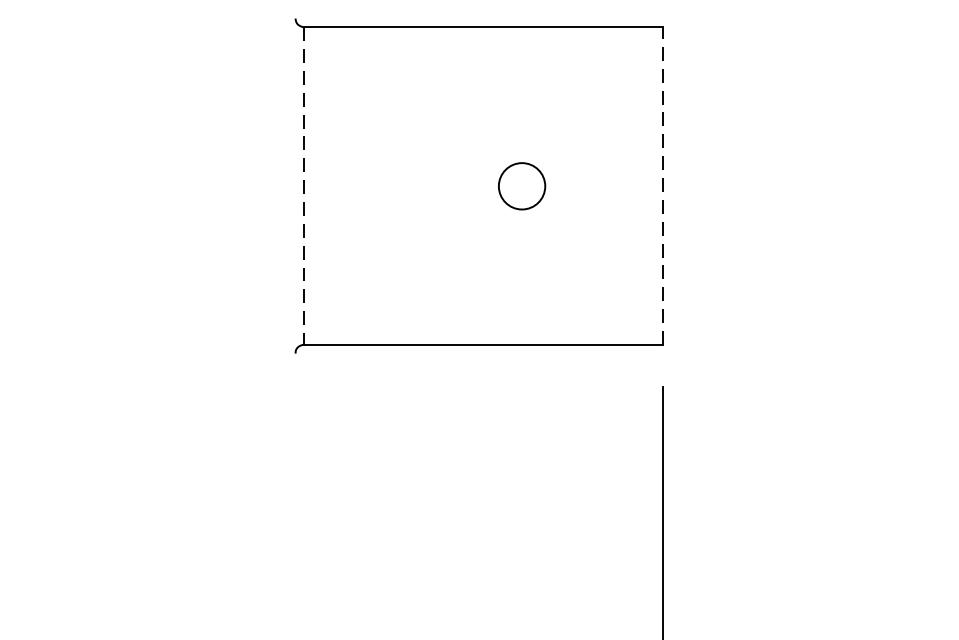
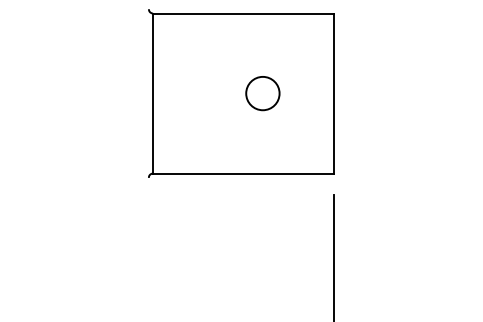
line: (304, 185) -> (153, 93), dashed -> solid
circle: (521, 185) -> (262, 93), size x1.43
line: (664, 185) -> (334, 93), dashed -> solid

